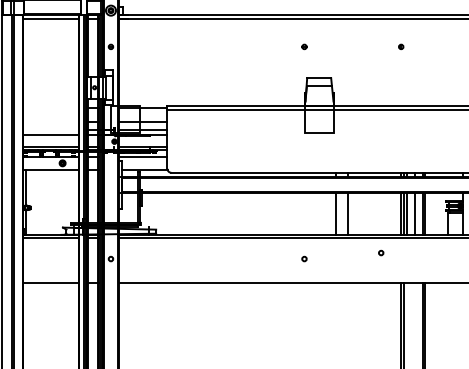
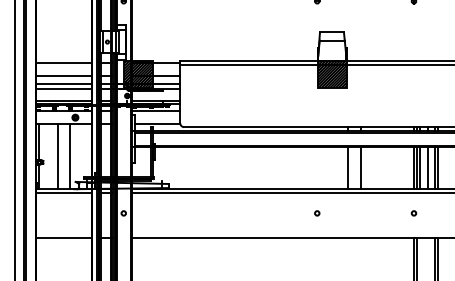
line: (50, 108) -> (63, 62), added
hatch: (125, 119) -> (138, 73), added
hatch: (318, 119) -> (331, 73), added
line: (50, 121) -> (63, 75), added
line: (50, 129) -> (63, 83), added
line: (45, 201) -> (58, 155), added
line: (57, 201) -> (70, 155), added
circle: (381, 252) -> (414, 212), moved

